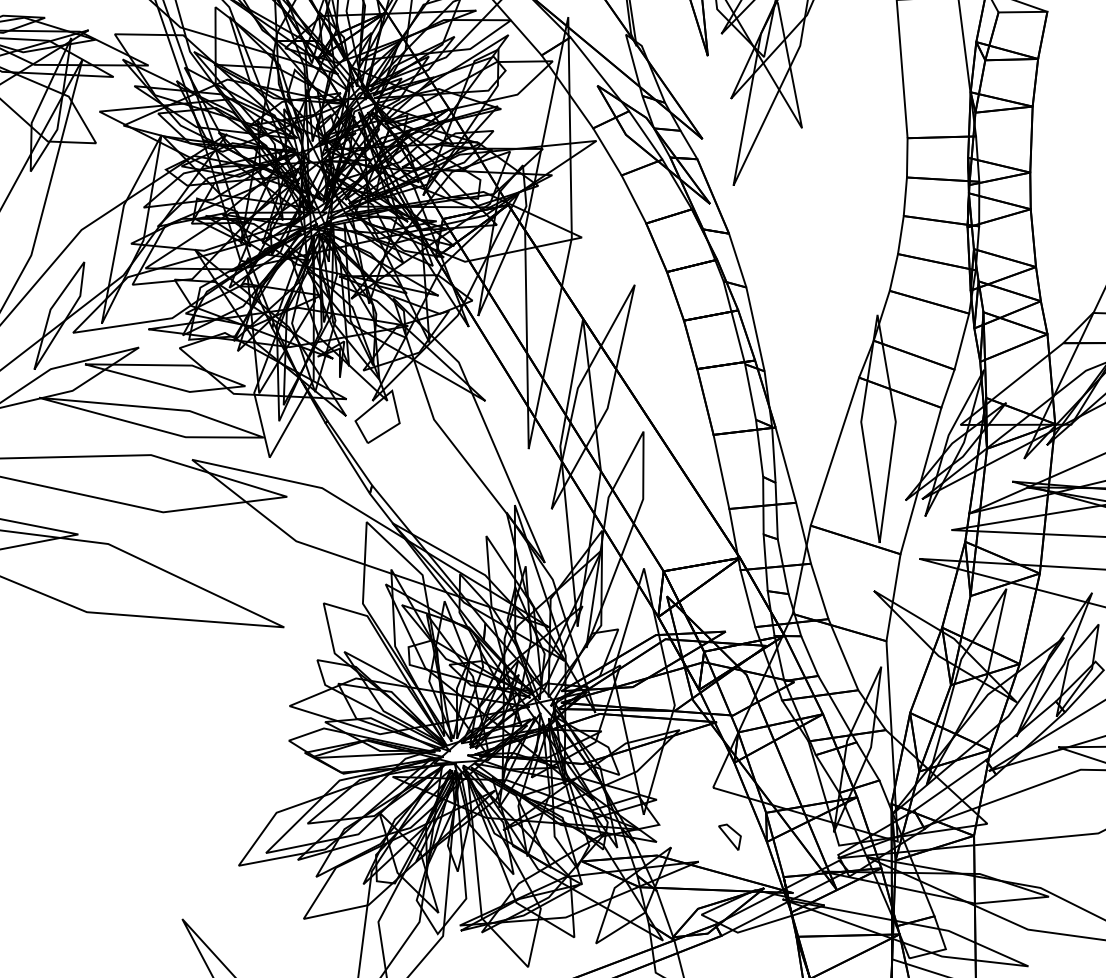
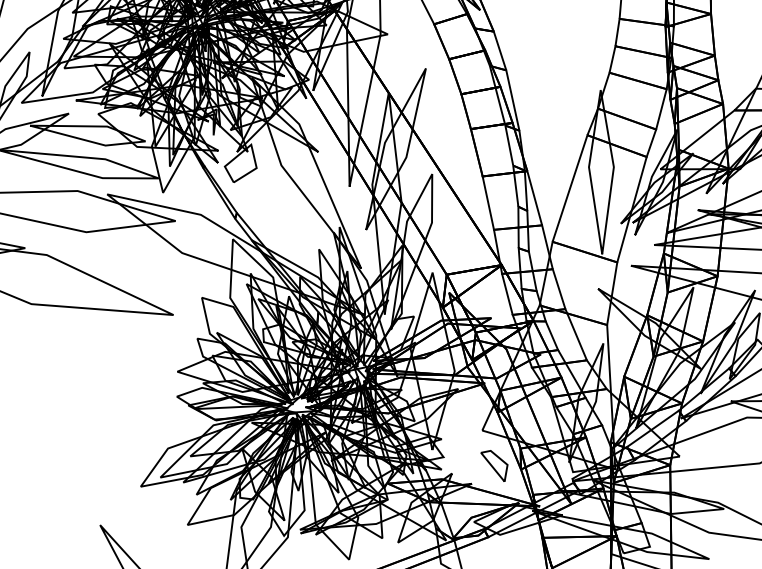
part: (729, 837) -> (494, 466), size x1.67

